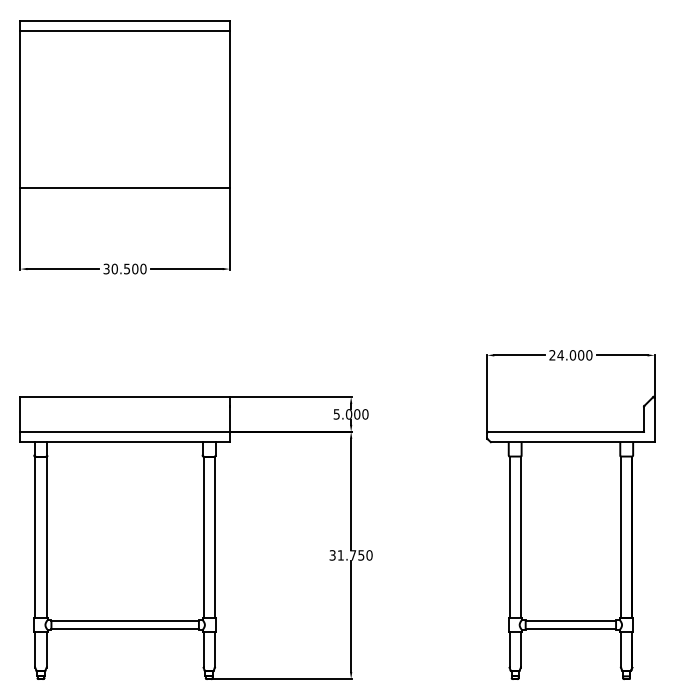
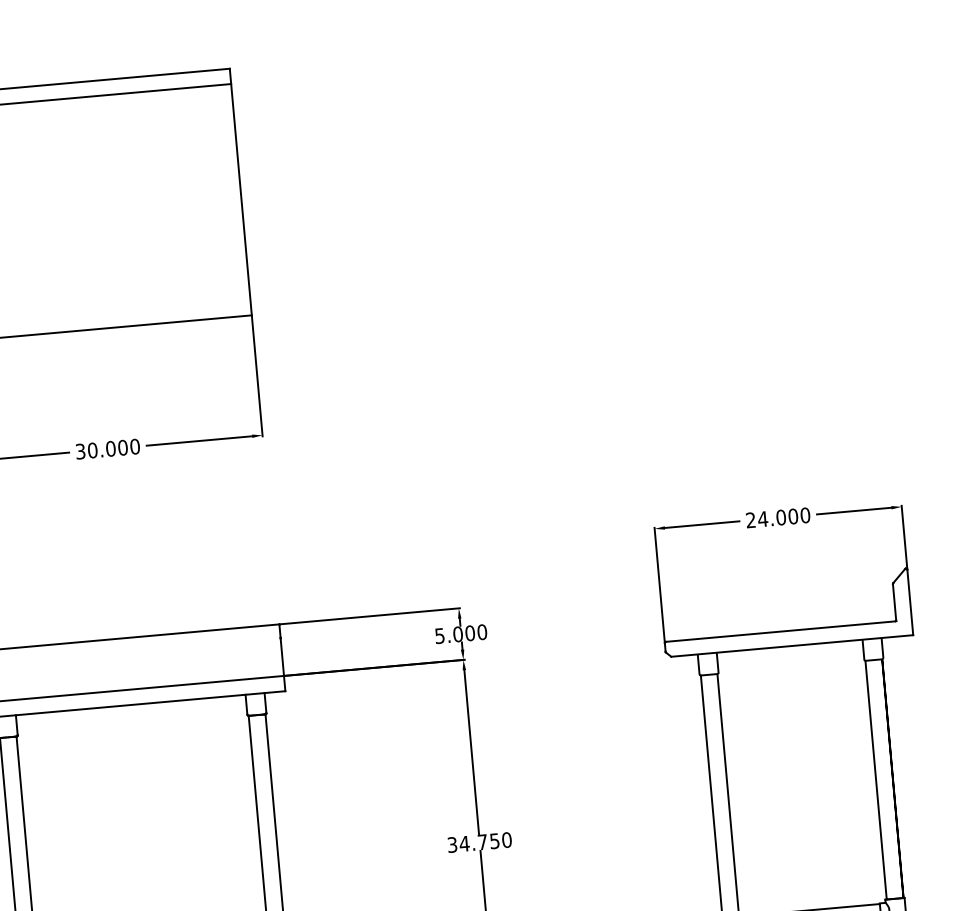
text: (126, 268) -> (109, 448), 30.500 -> 30.000
text: (340, 555) -> (464, 844), 31.750 -> 34.750

